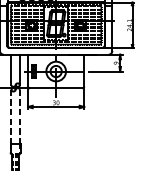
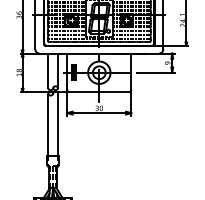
line: (11, 117) -> (48, 125), dashed -> solid
line: (20, 117) -> (58, 125), dashed -> solid

